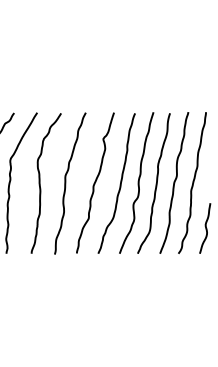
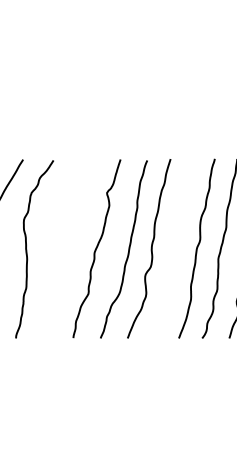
curve: (66, 183) -> (60, 249), removed
curve: (155, 183) -> (173, 249), removed

